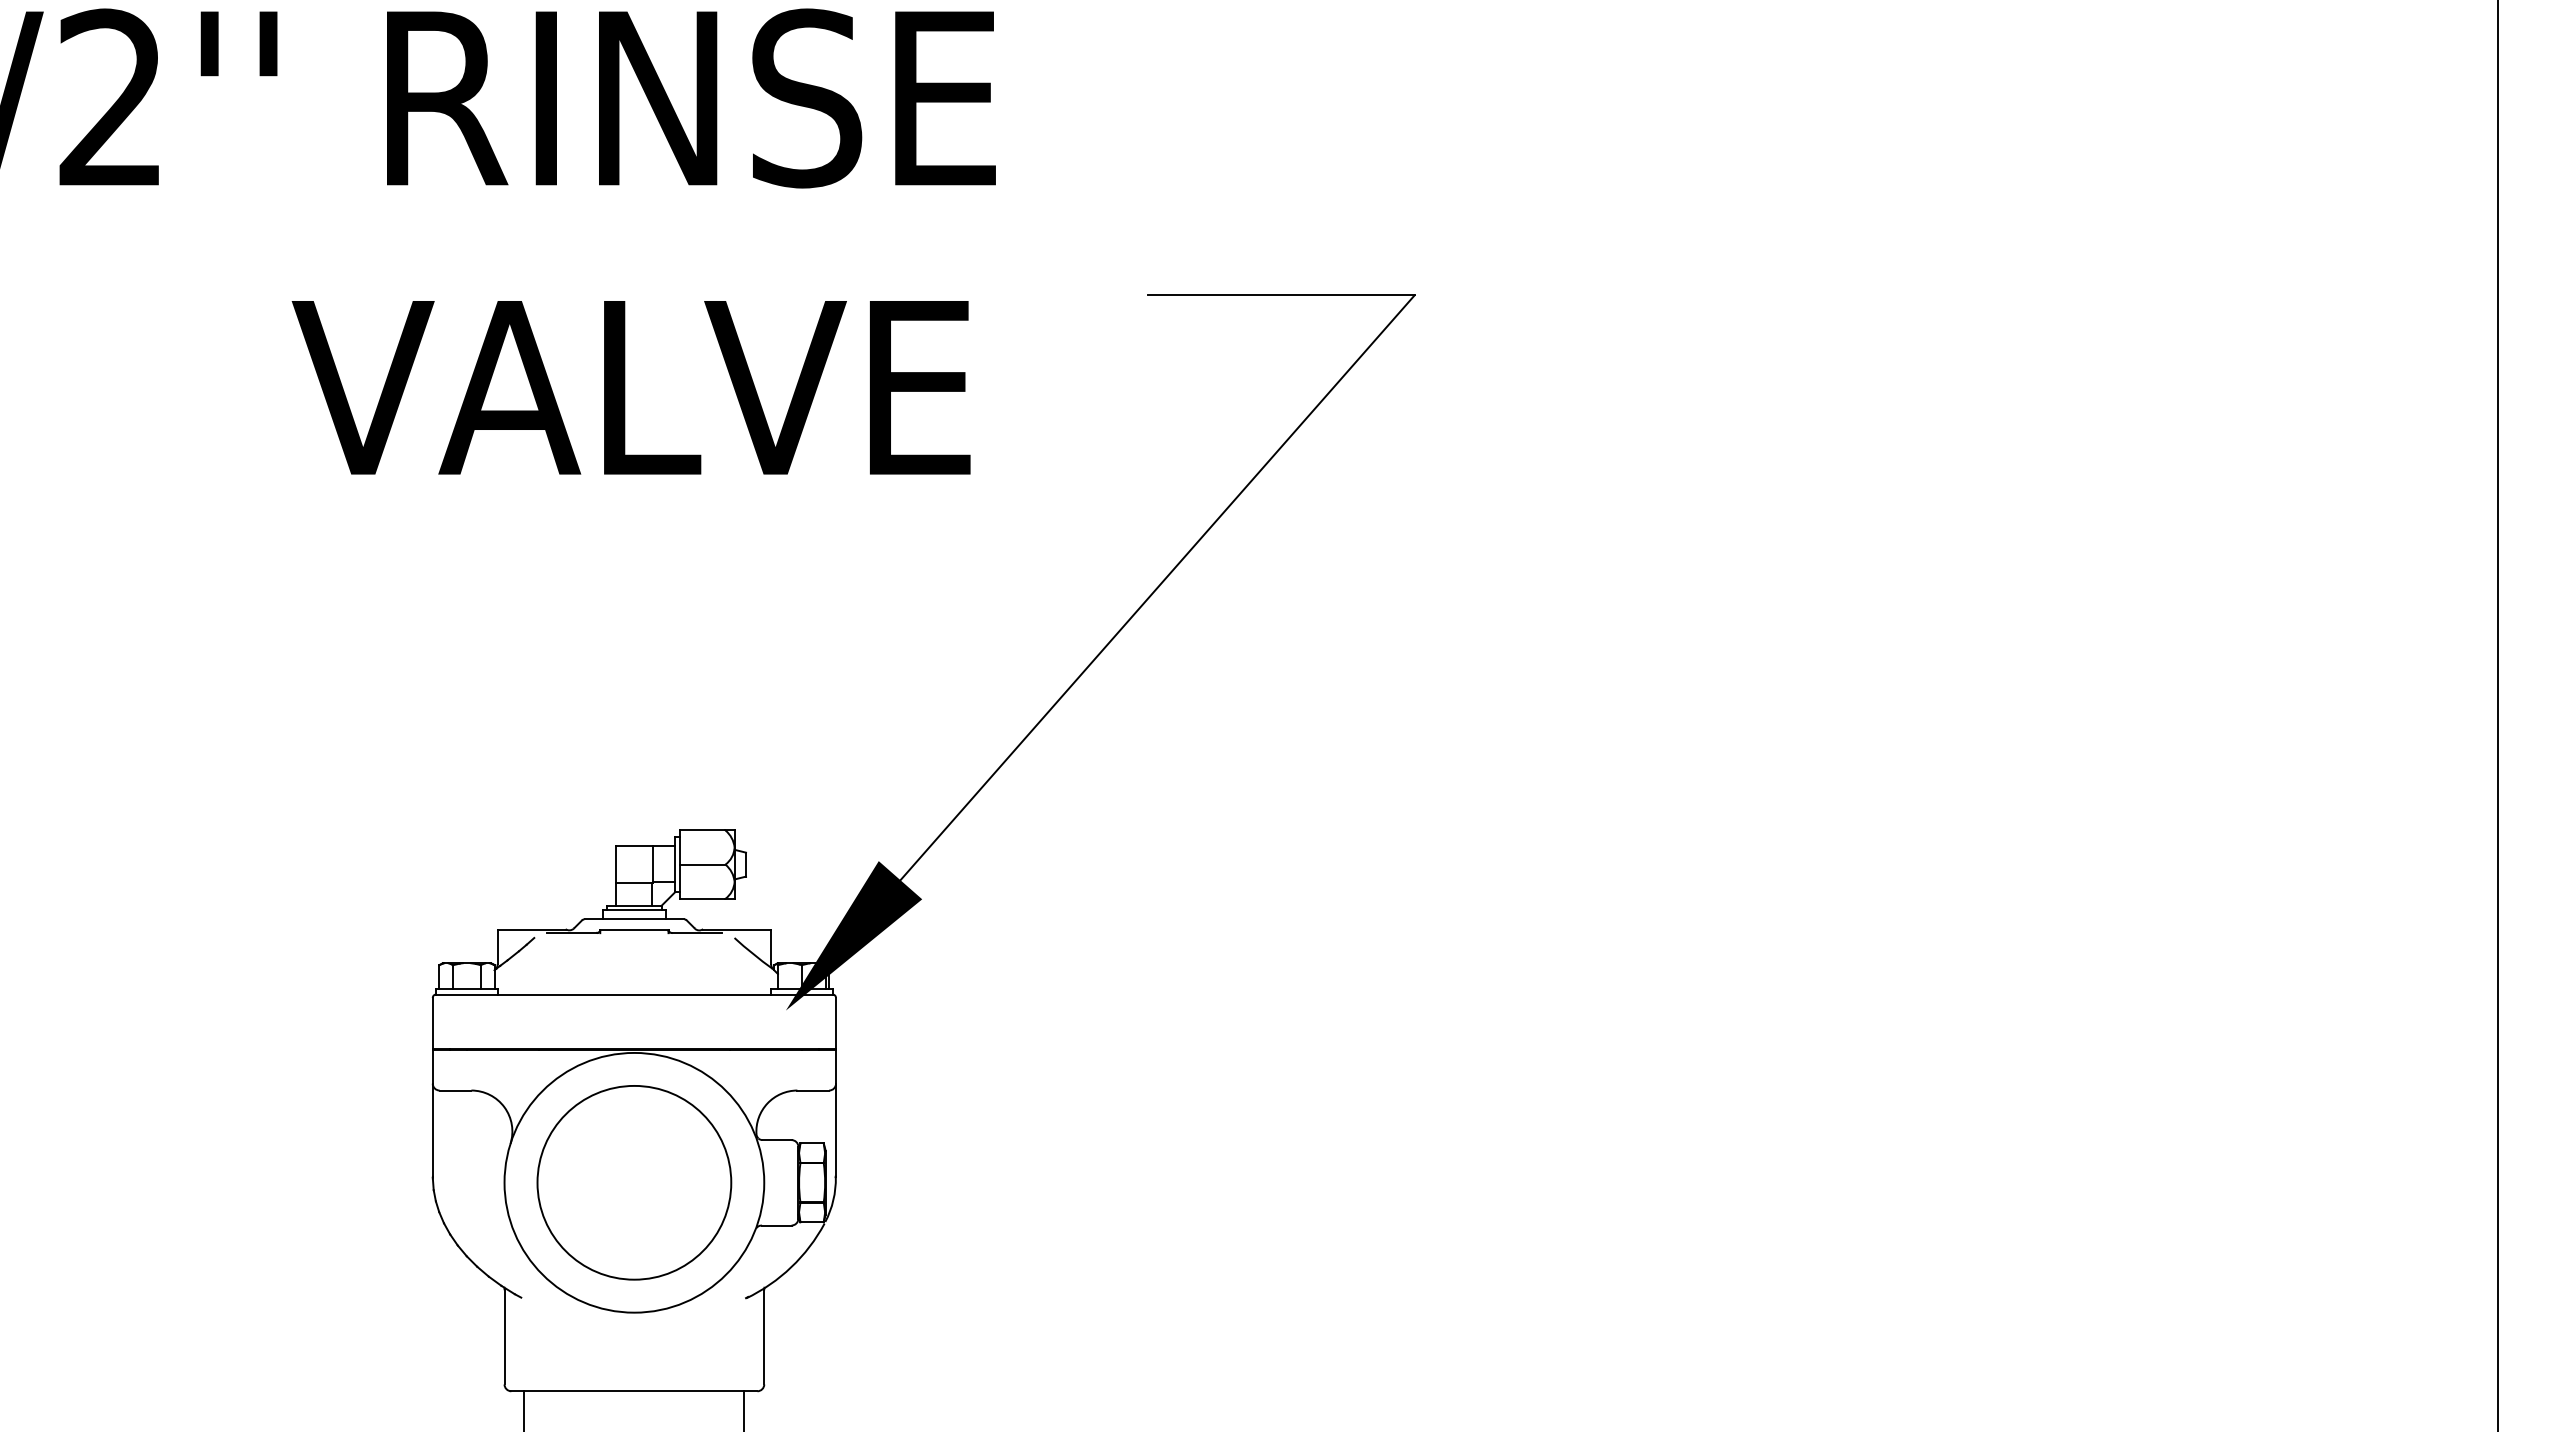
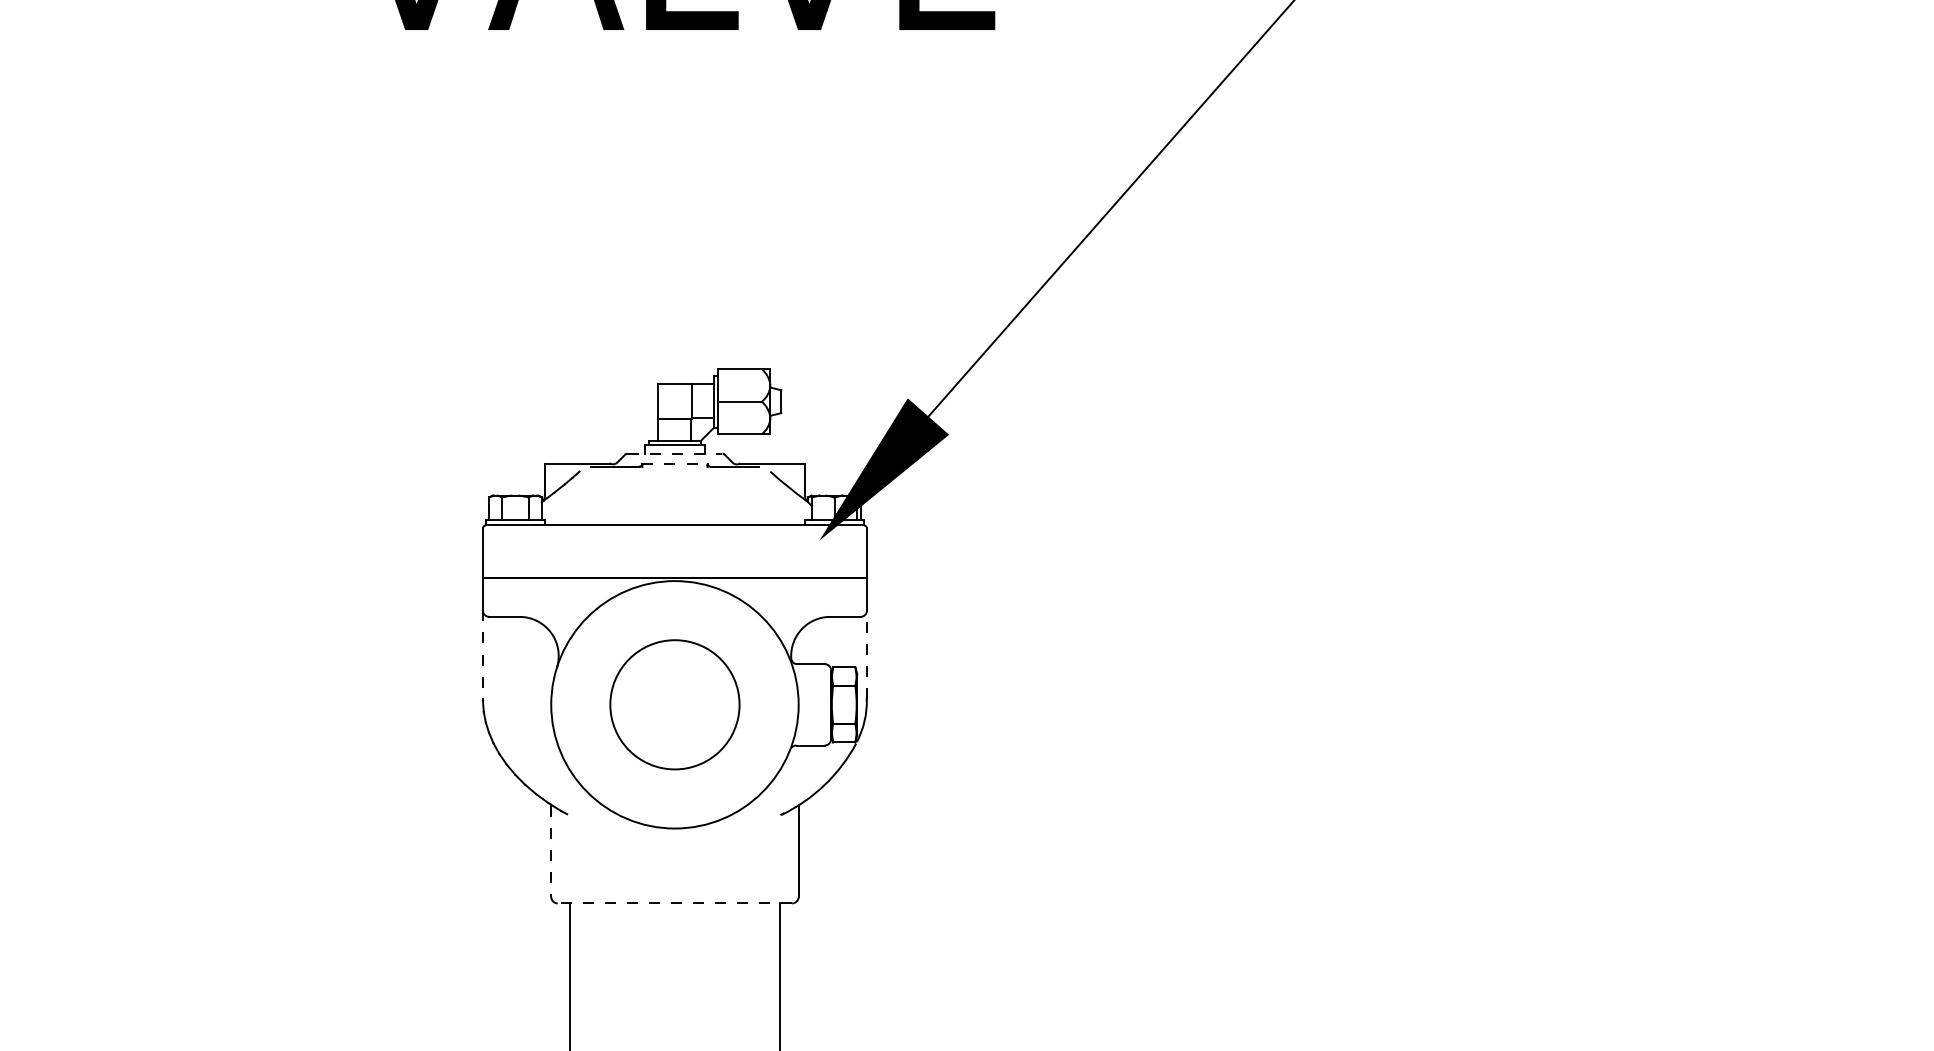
line: (634, 919) -> (675, 453), solid -> dashed
line: (634, 929) -> (675, 463), solid -> dashed
line: (432, 1130) -> (482, 654), solid -> dashed
line: (836, 1130) -> (867, 654), solid -> dashed
circle: (634, 1182) -> (675, 704), size x0.7
line: (504, 1336) -> (551, 851), solid -> dashed
line: (633, 1391) -> (674, 903), solid -> dashed

